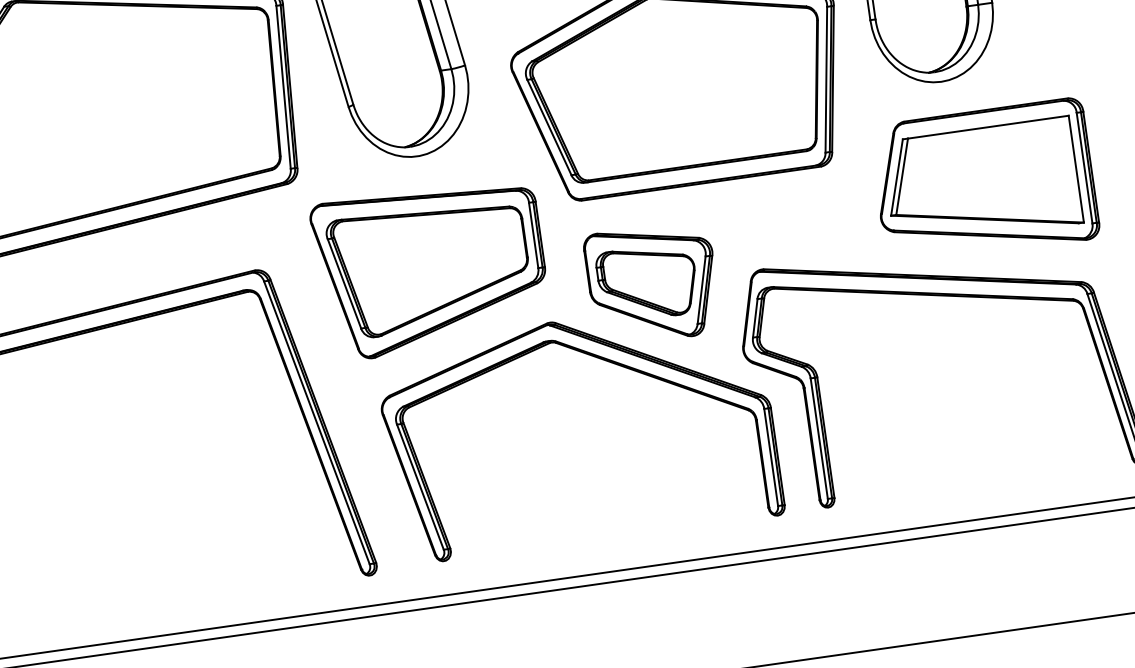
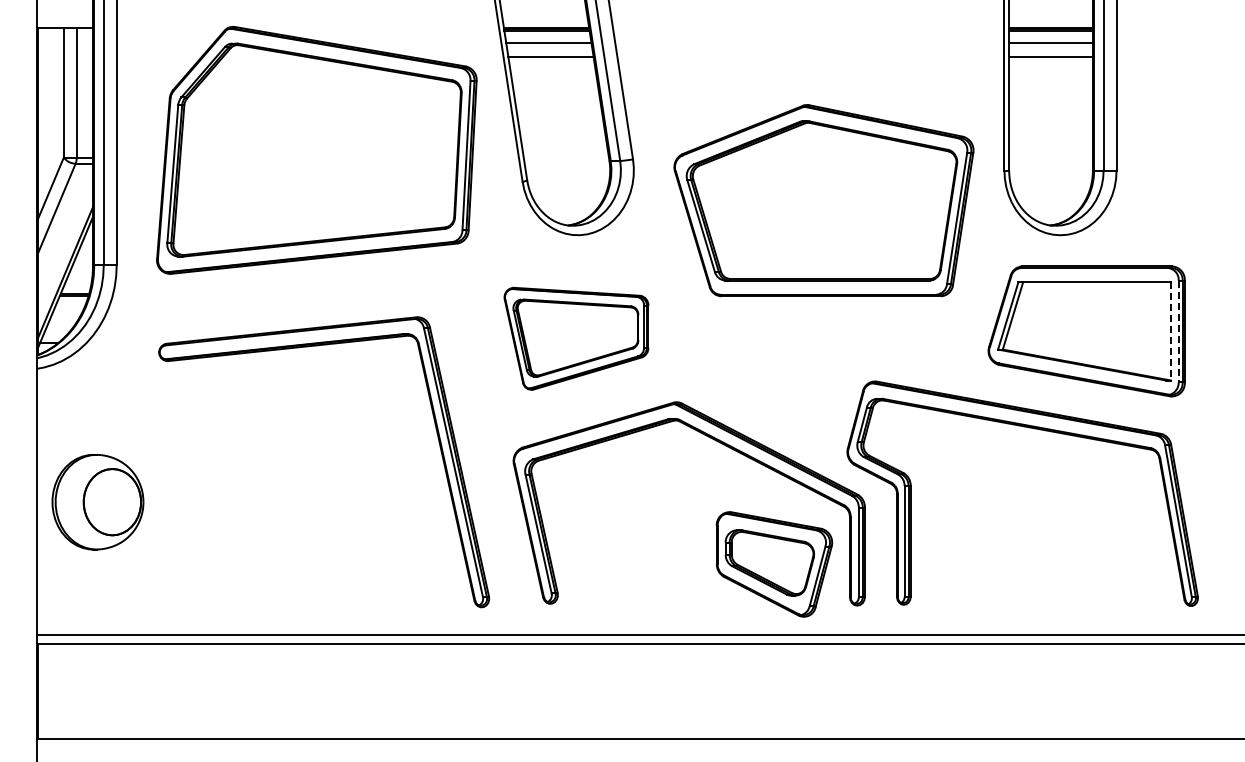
line: (1084, 168) -> (1178, 331), solid -> dashed
line: (1076, 169) -> (1171, 331), solid -> dashed
part: (431, 268) -> (576, 338), size x0.7
part: (652, 283) -> (774, 564), moved

